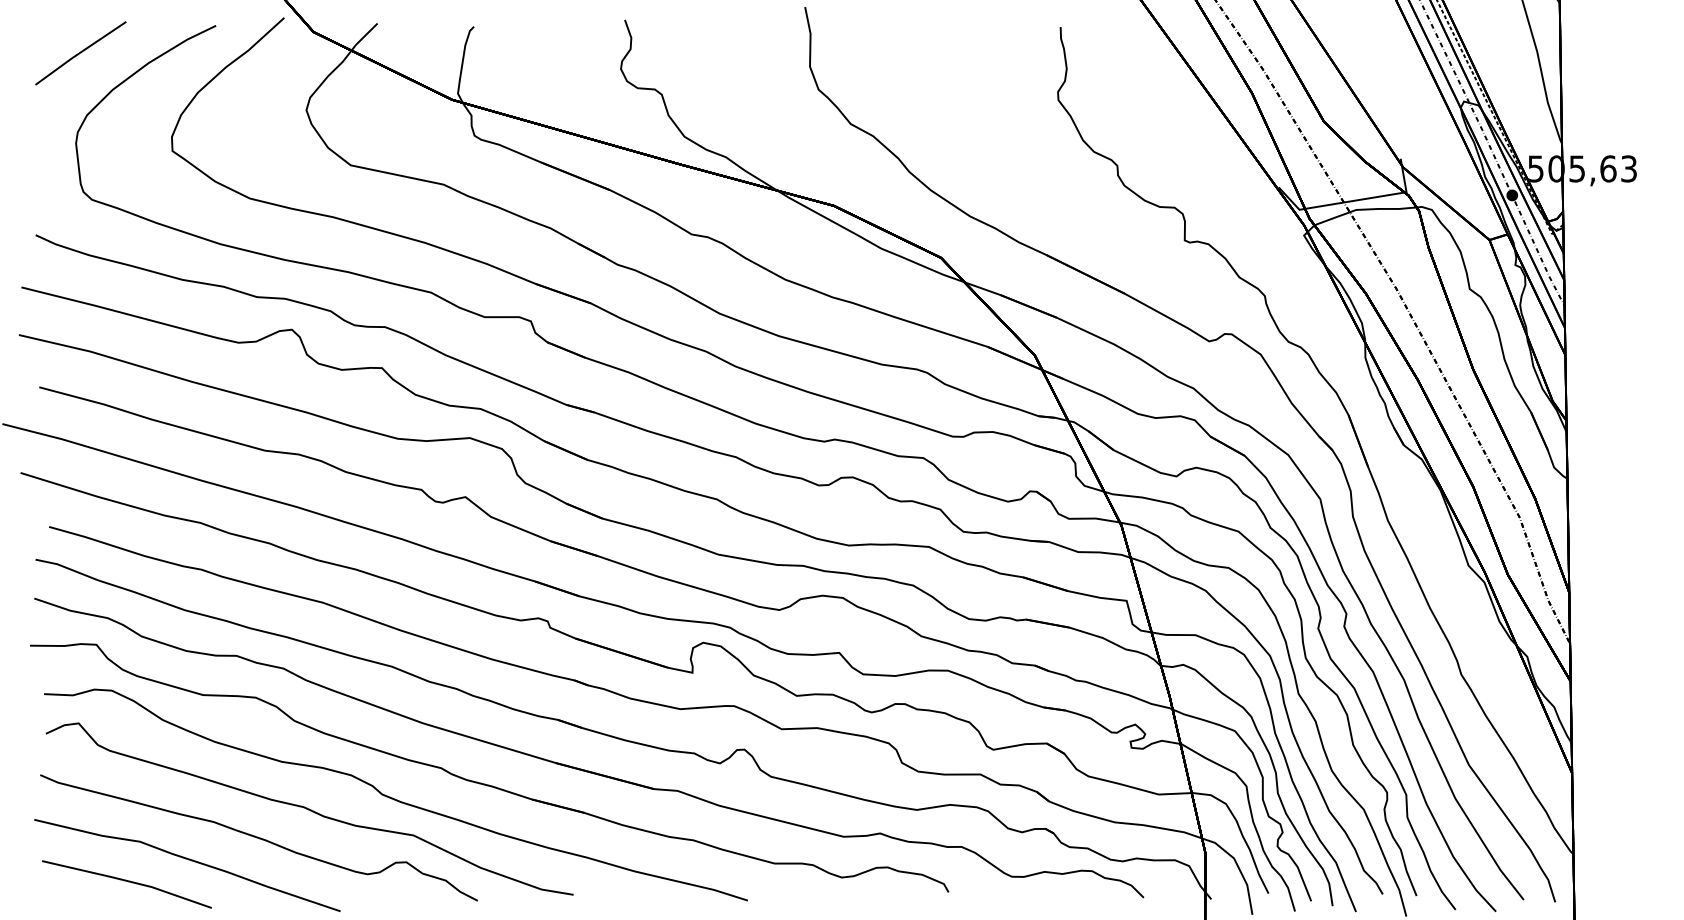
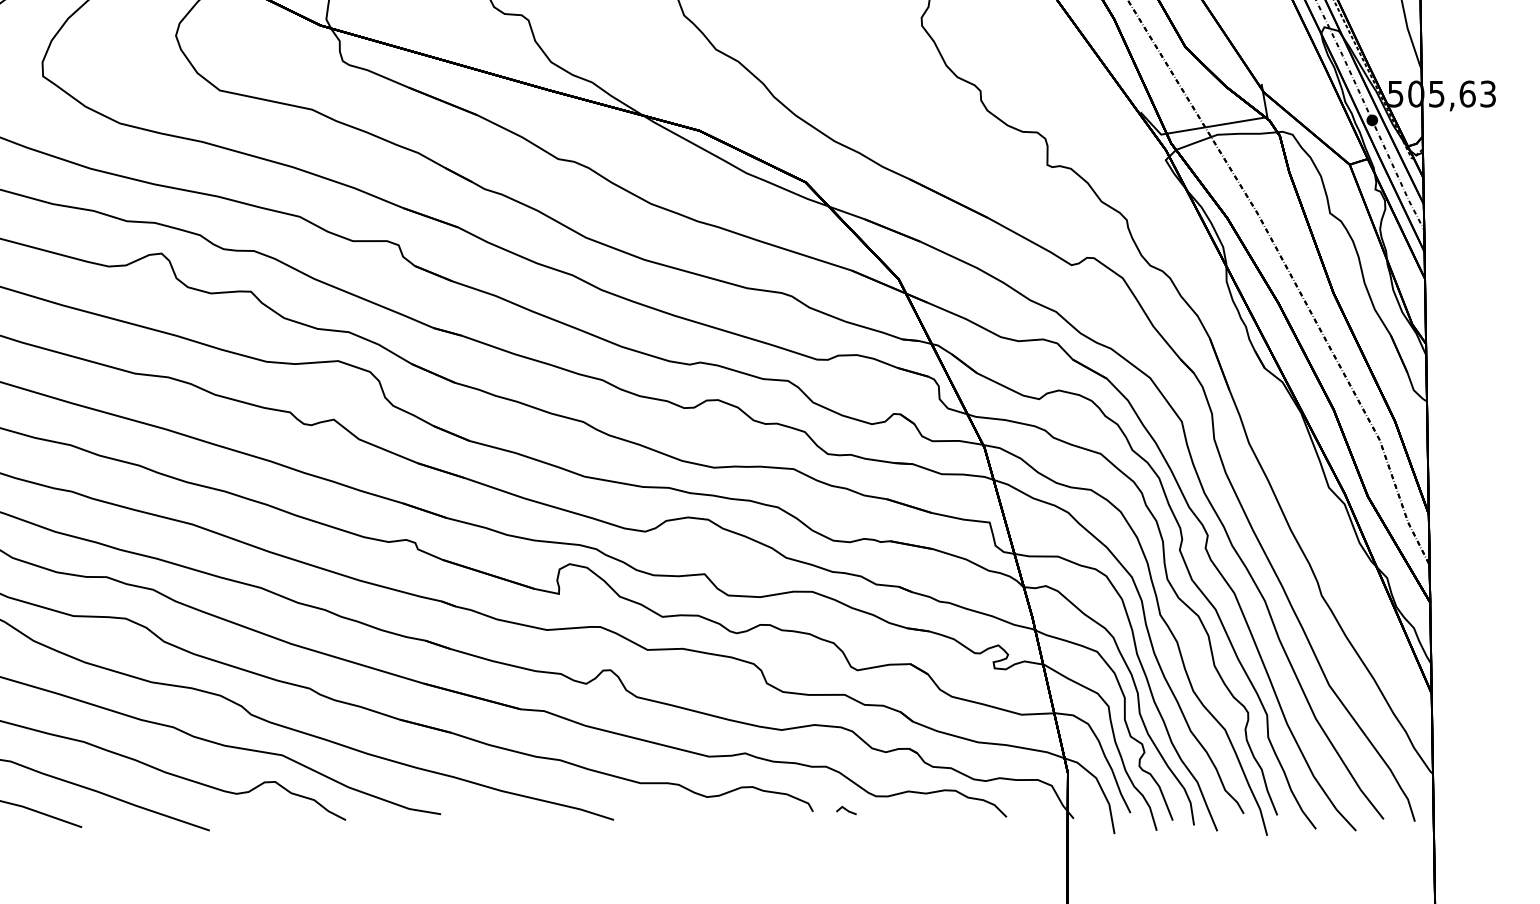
line: (981, 890) -> (845, 809), added

